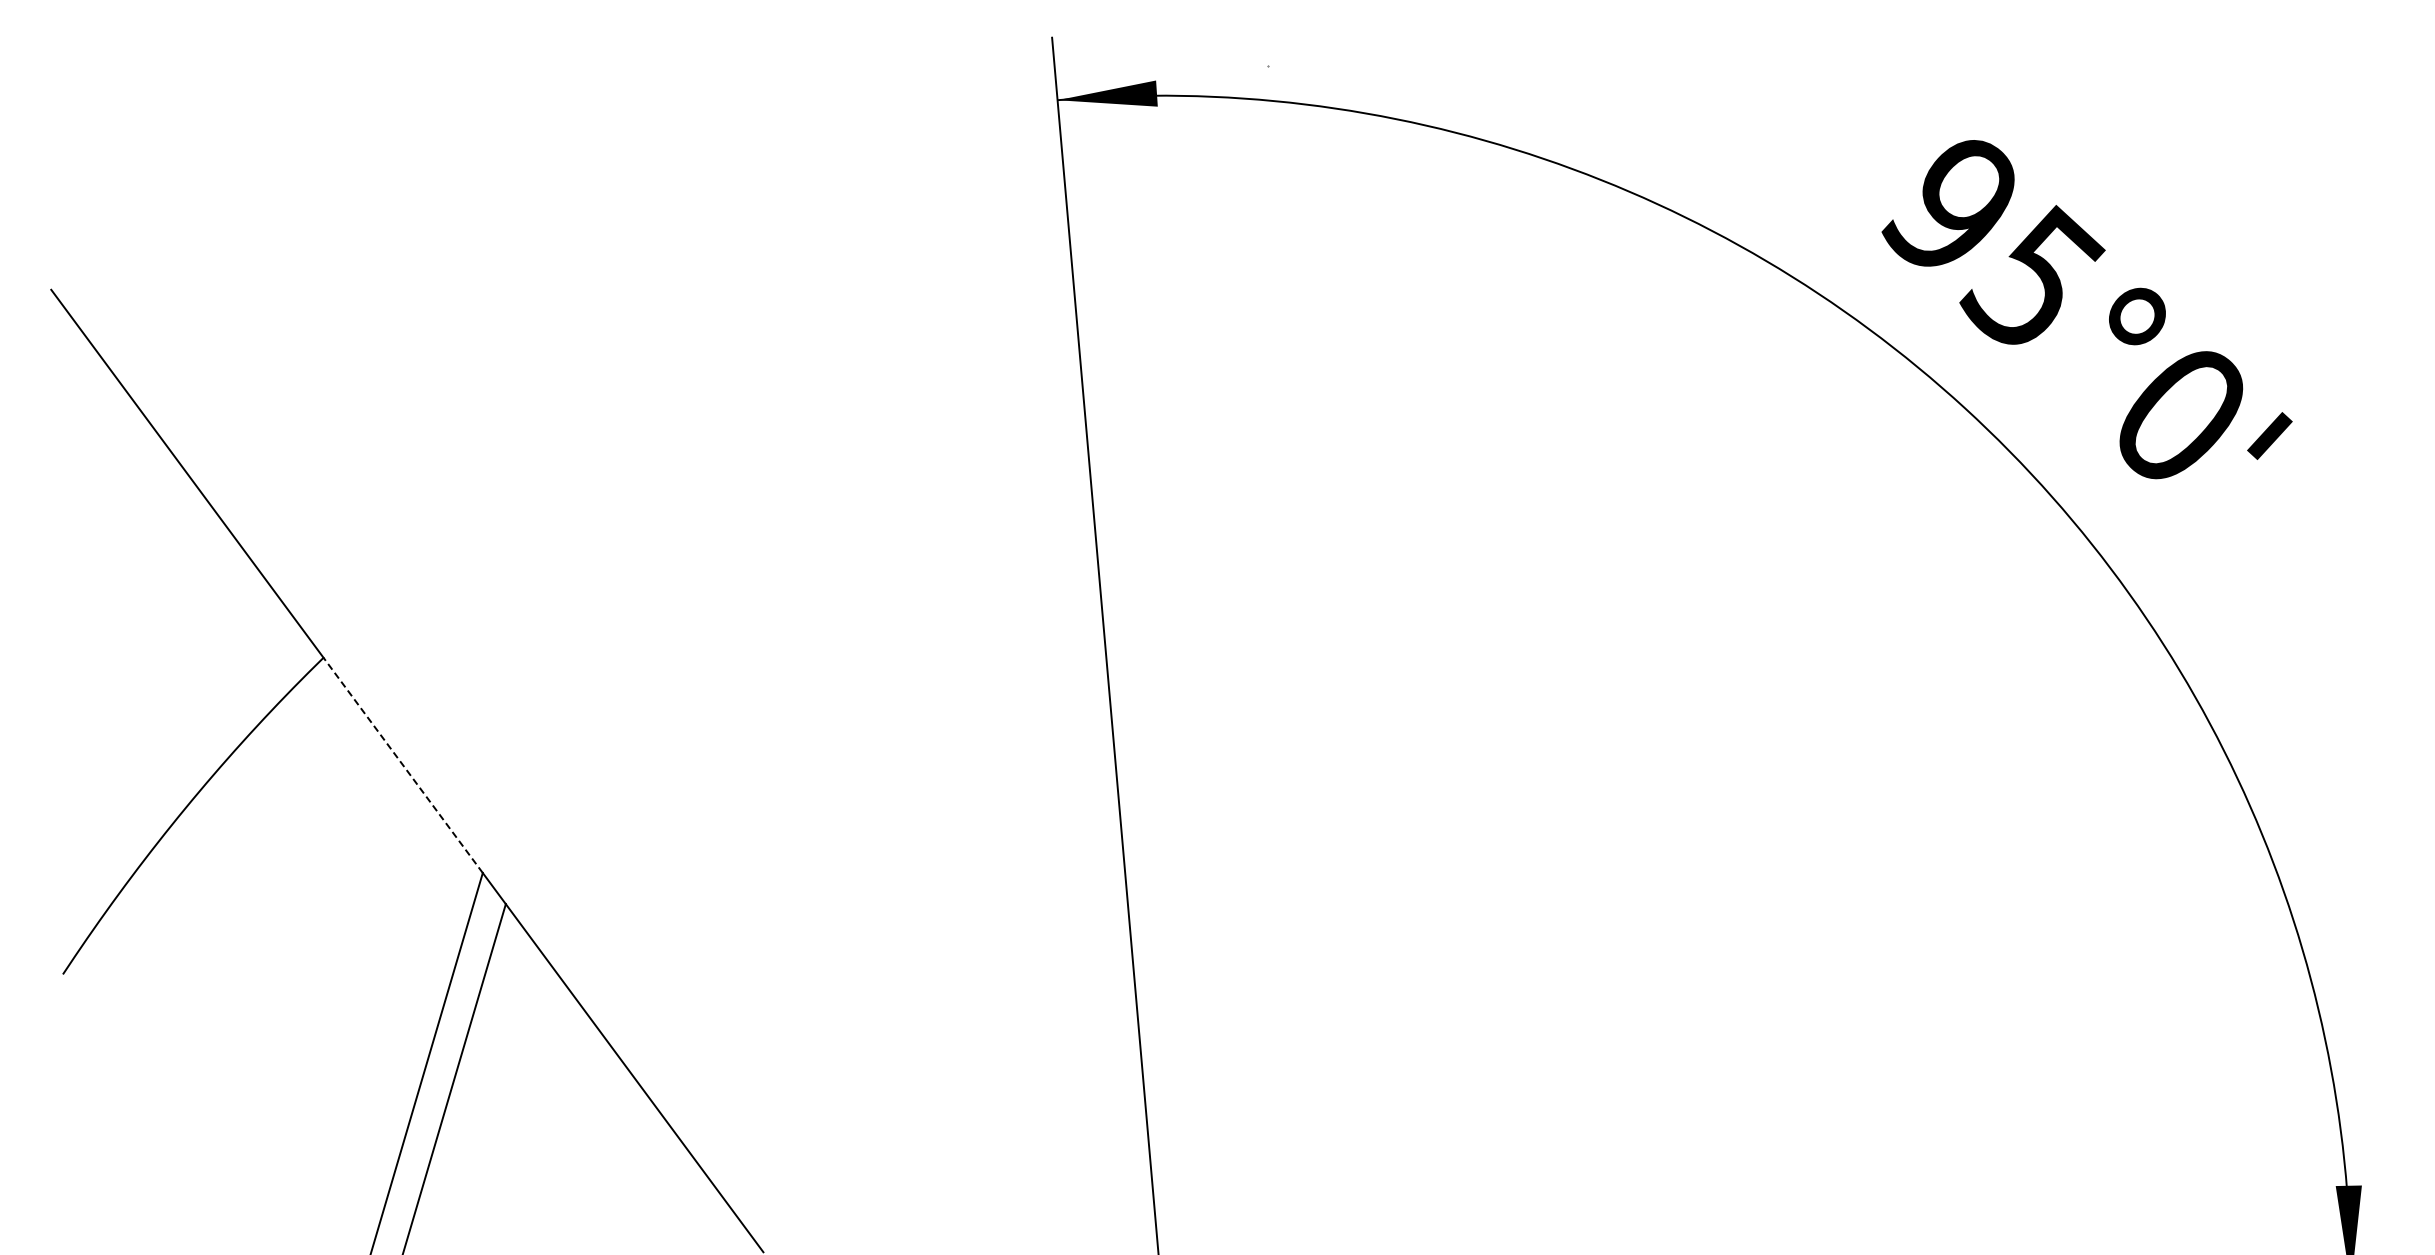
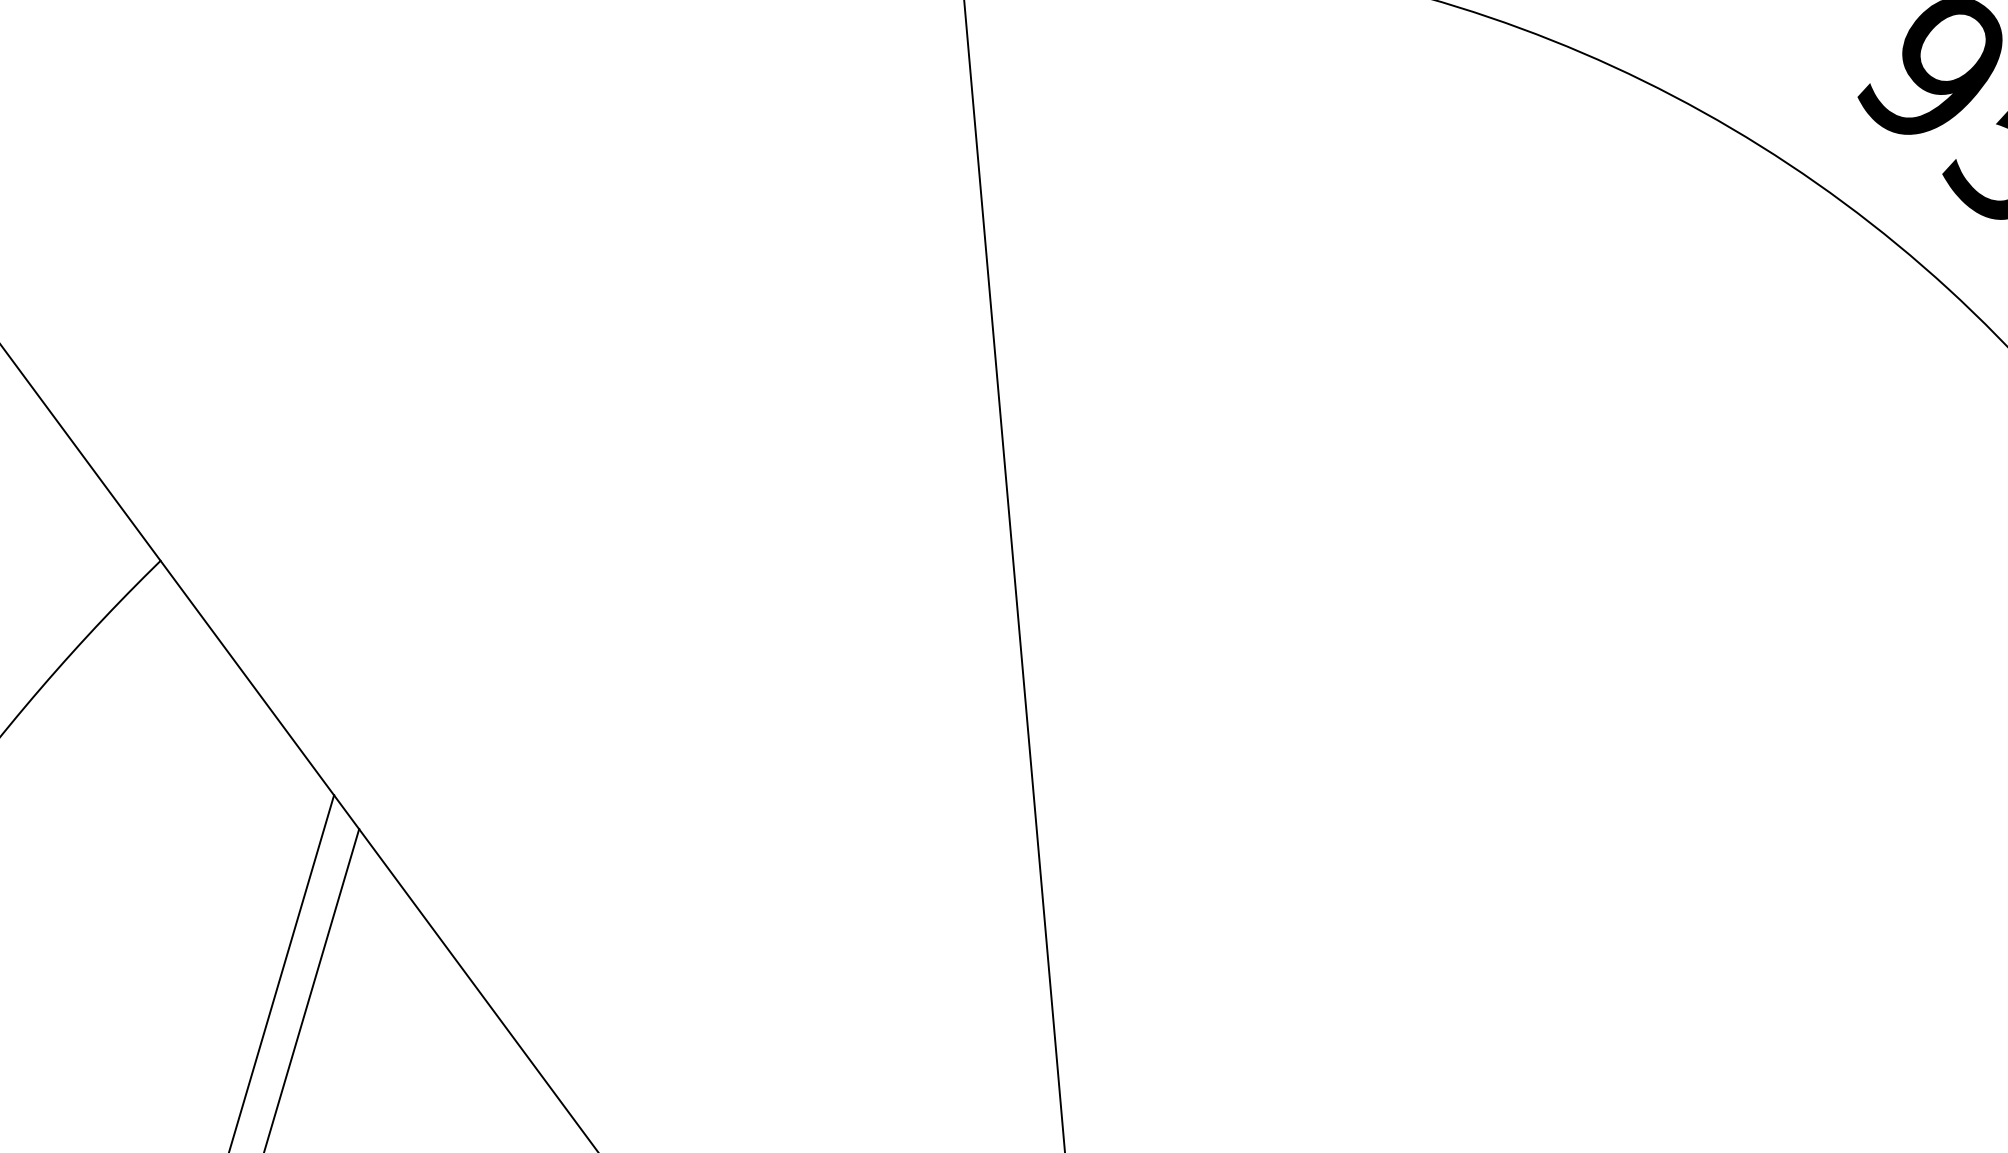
line: (403, 765) -> (247, 678), dashed -> solid

